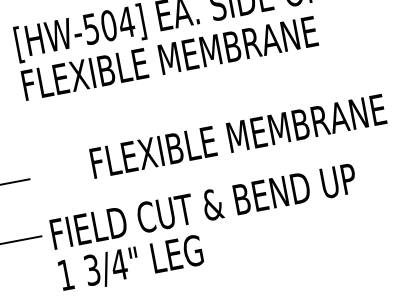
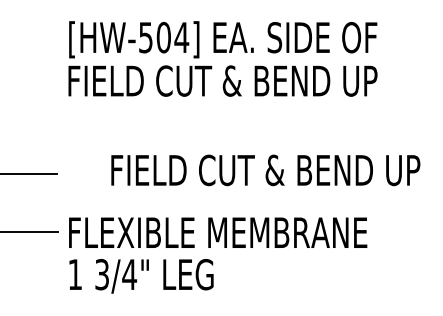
text: (184, 55) -> (232, 80), FLEXIBLE MEMBRANE -> FIELD CUT & BEND UP
text: (233, 137) -> (265, 170), FLEXIBLE MEMBRANE -> FIELD CUT & BEND UP
text: (212, 204) -> (232, 232), FIELD CUT & BEND UP -> FLEXIBLE MEMBRANE

